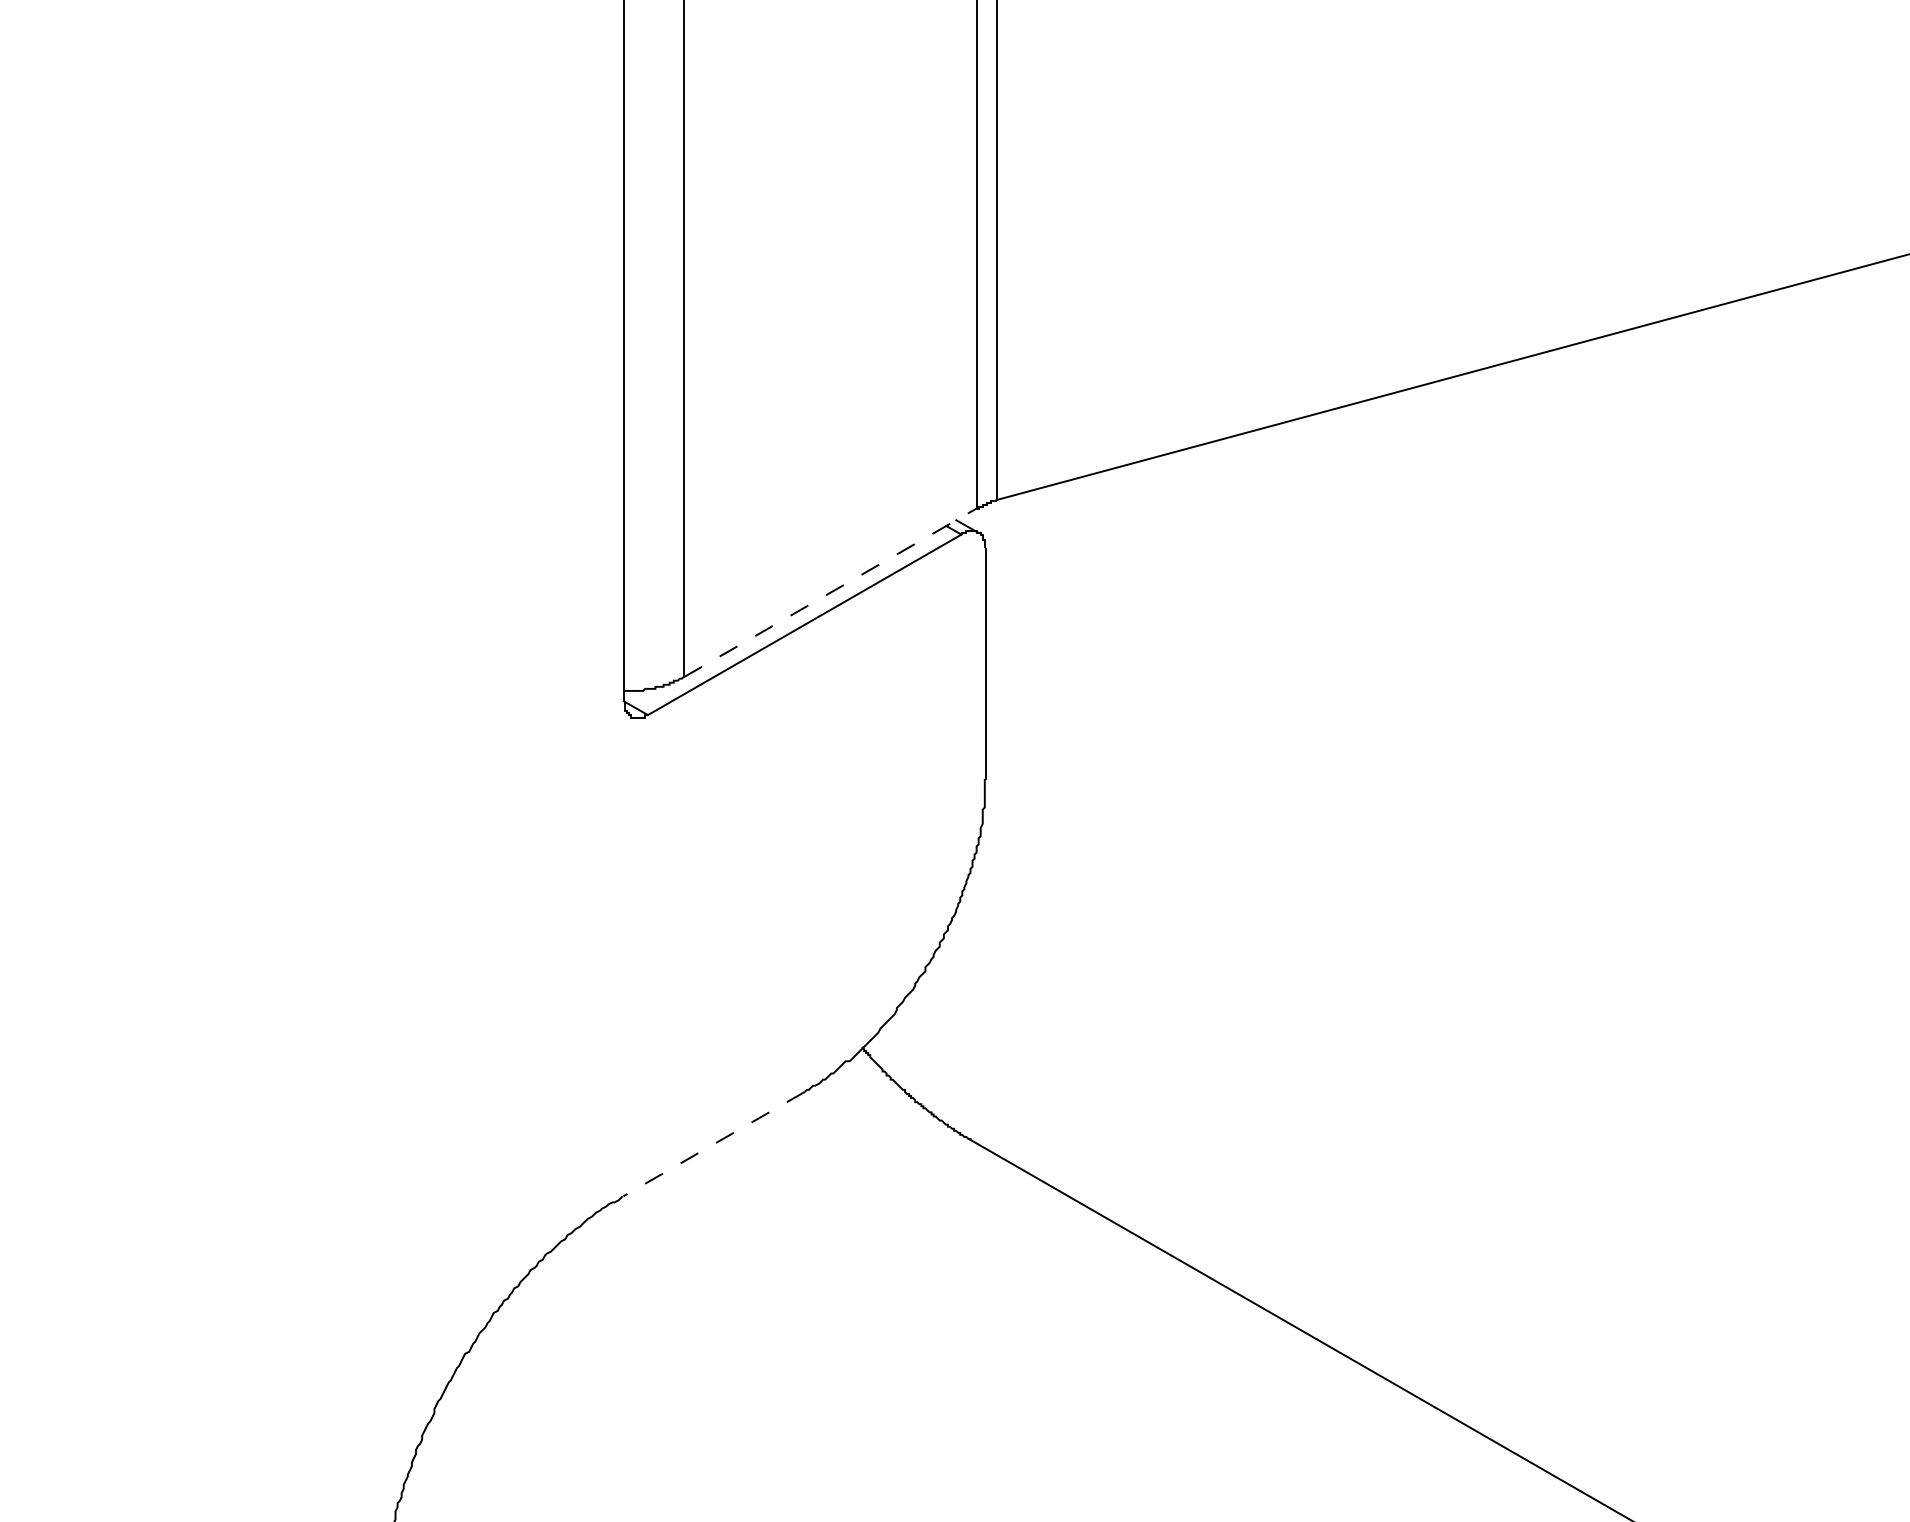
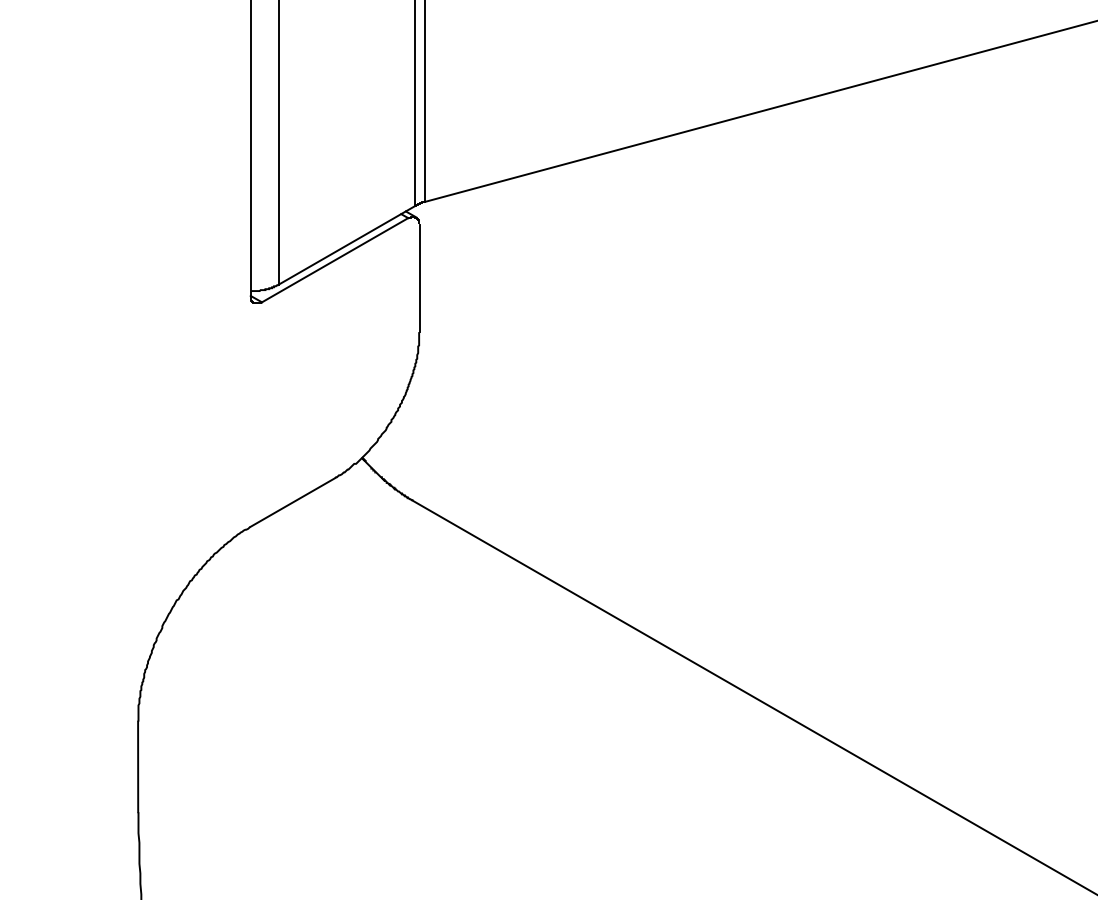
line: (831, 593) -> (347, 245), dashed -> solid
line: (713, 1144) -> (292, 502), dashed -> solid

